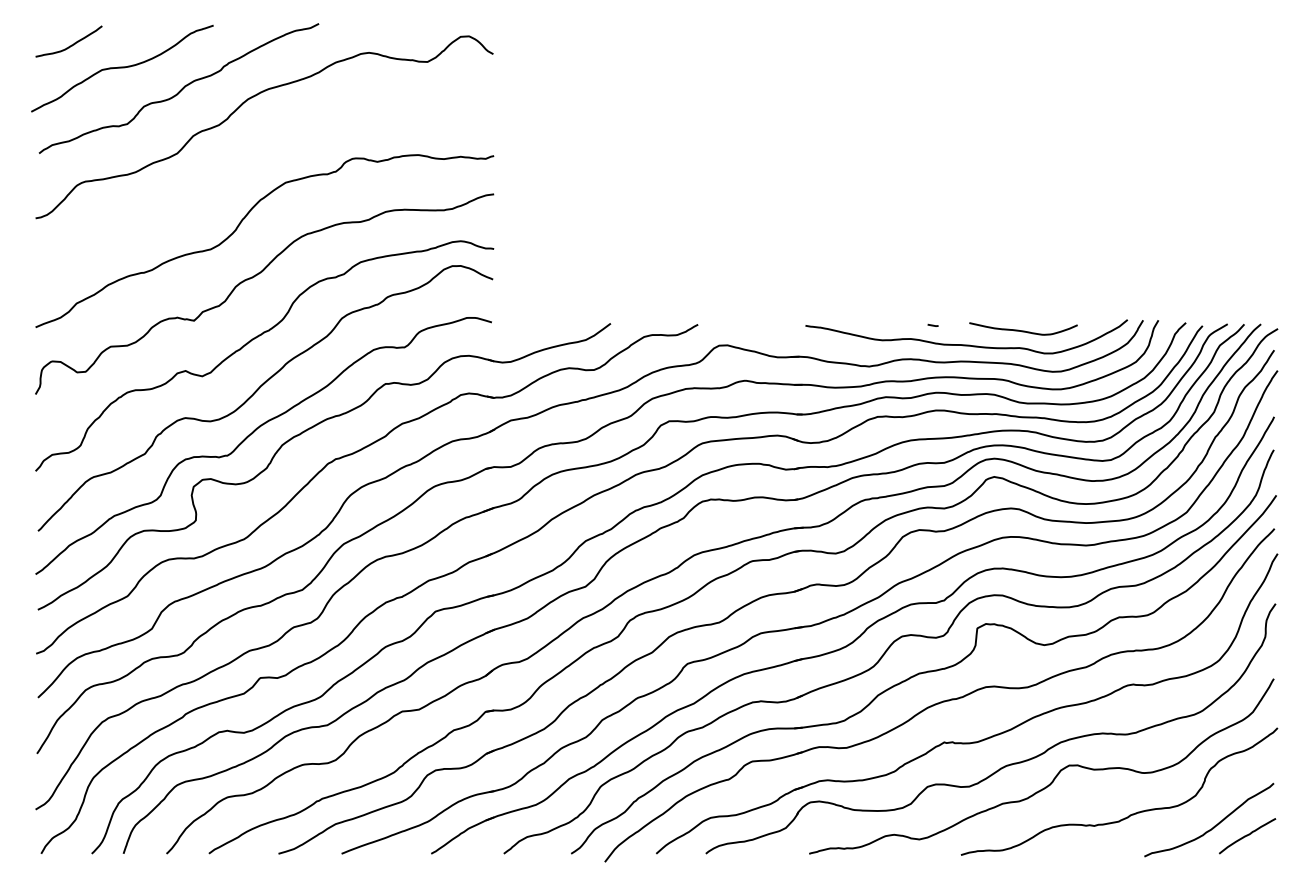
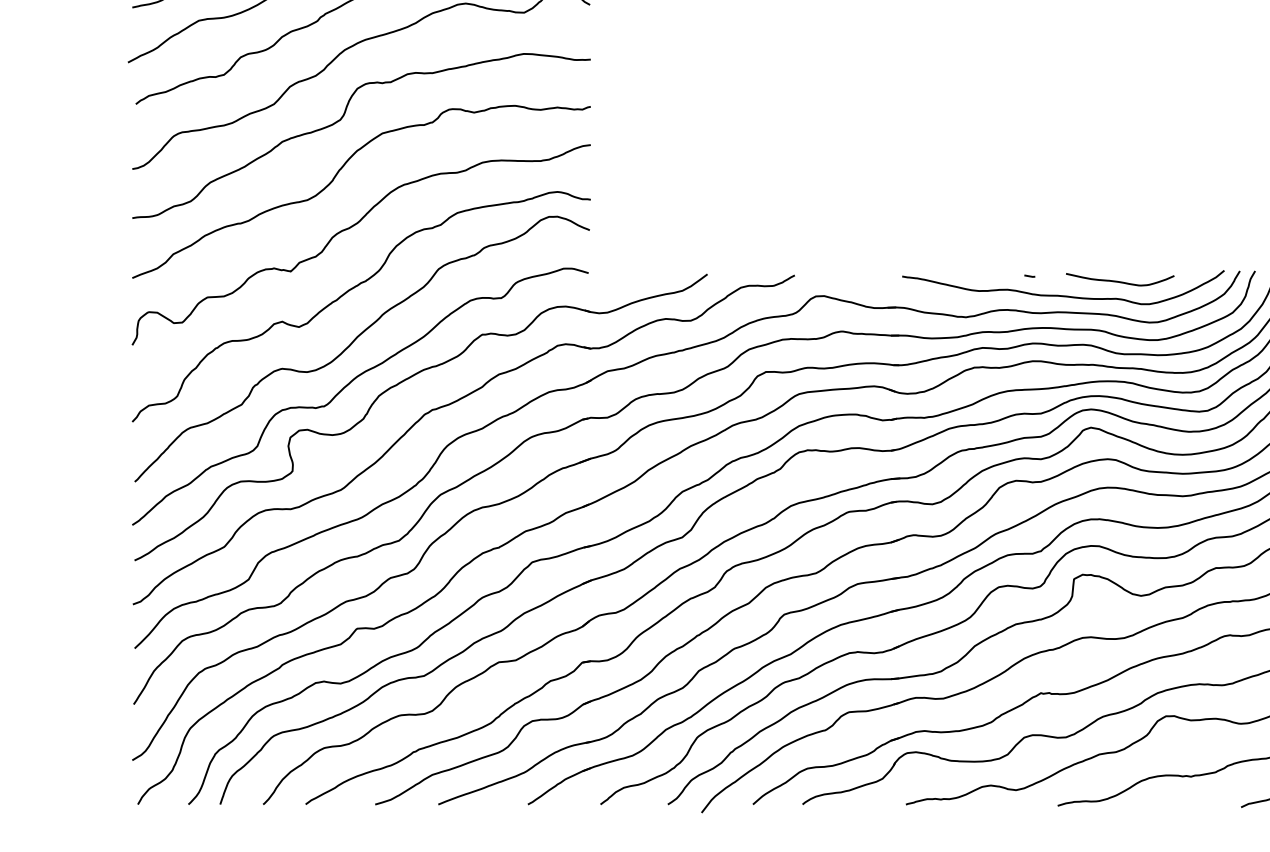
curve: (245, 168) -> (342, 119), added

